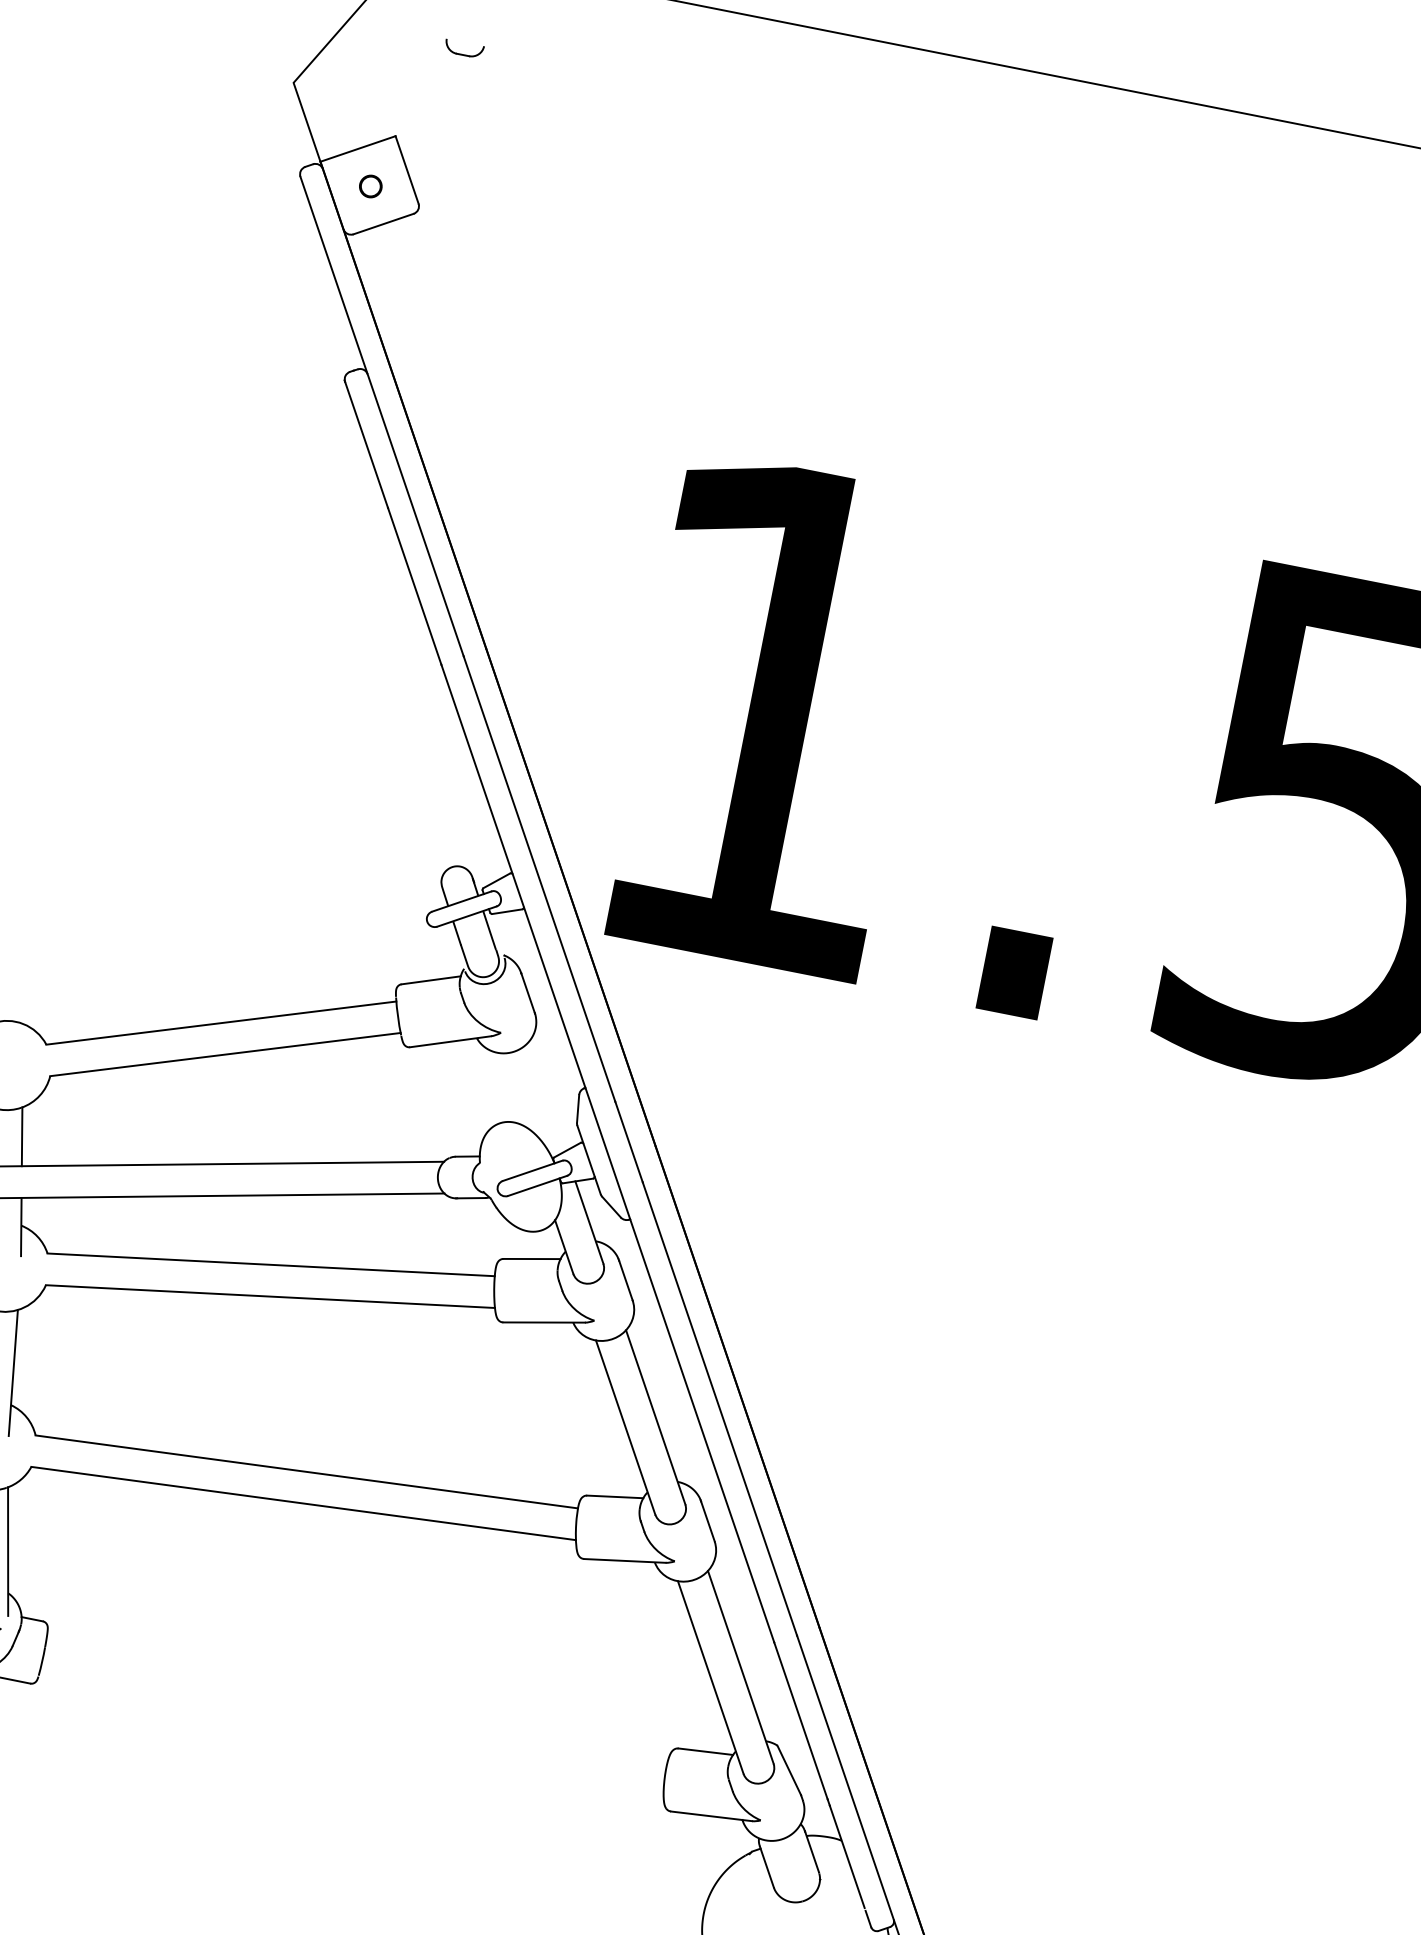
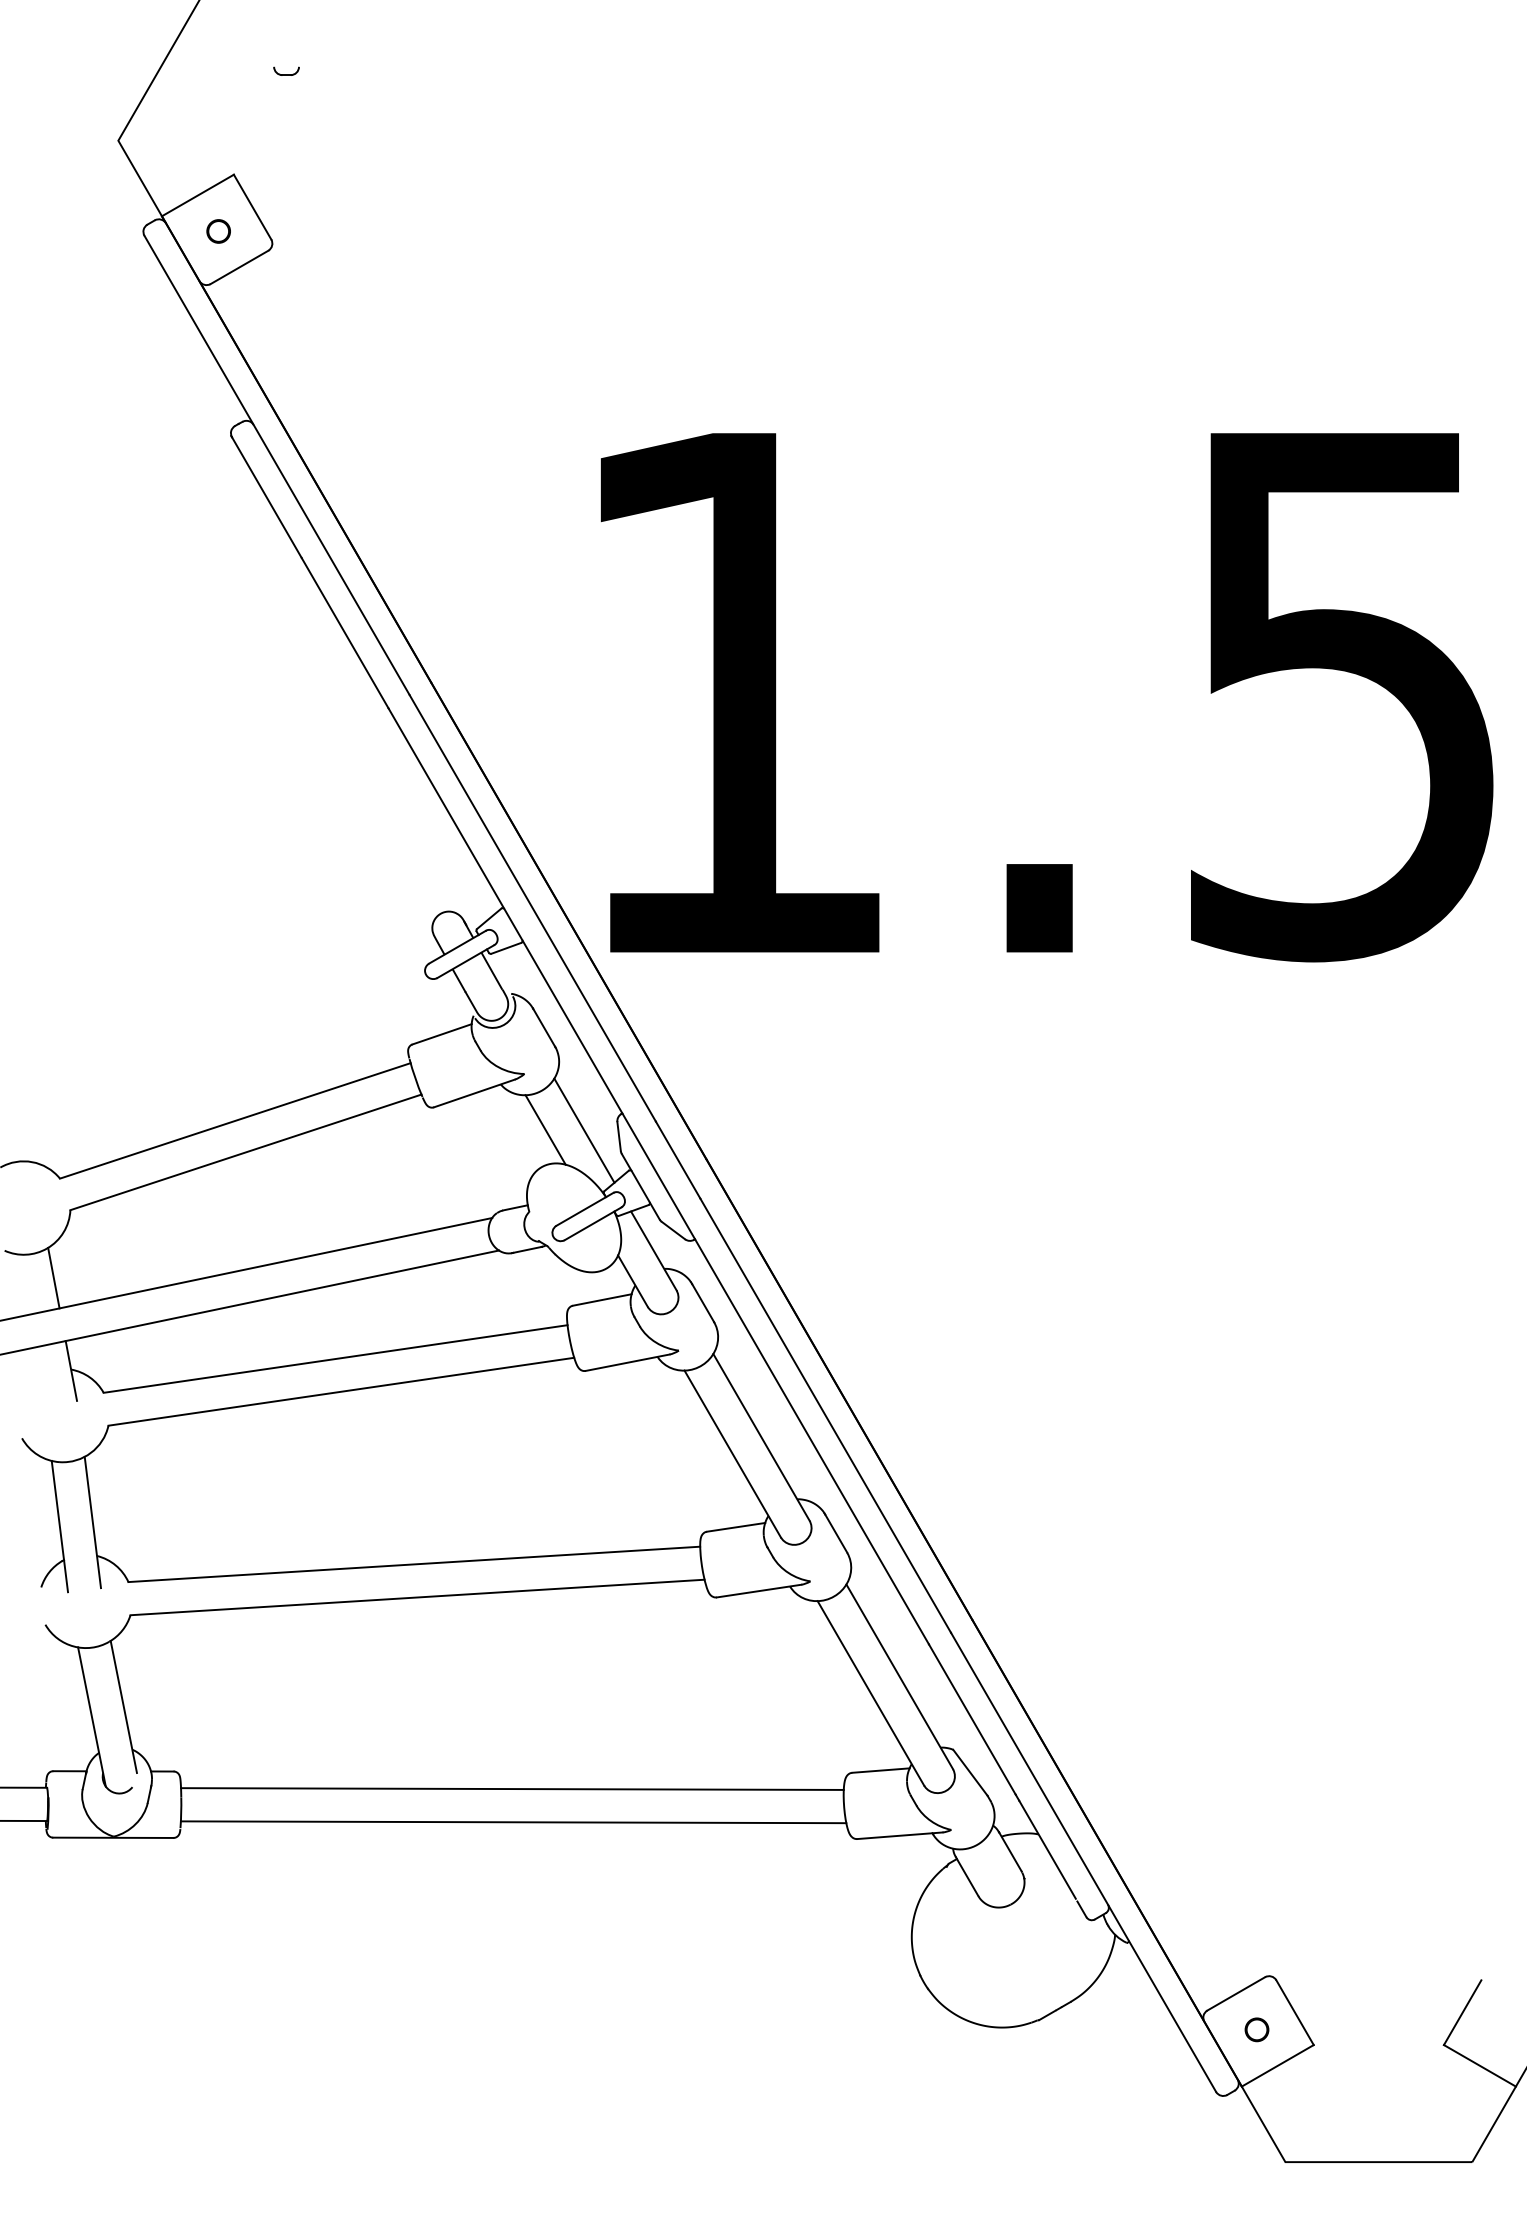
part: (464, 48) -> (286, 70), size x0.62
line: (510, 1088) -> (545, 1129), added
line: (546, 1096) -> (584, 1130), added
line: (357, 1700) -> (512, 1788), added
line: (351, 1732) -> (513, 1822), added

